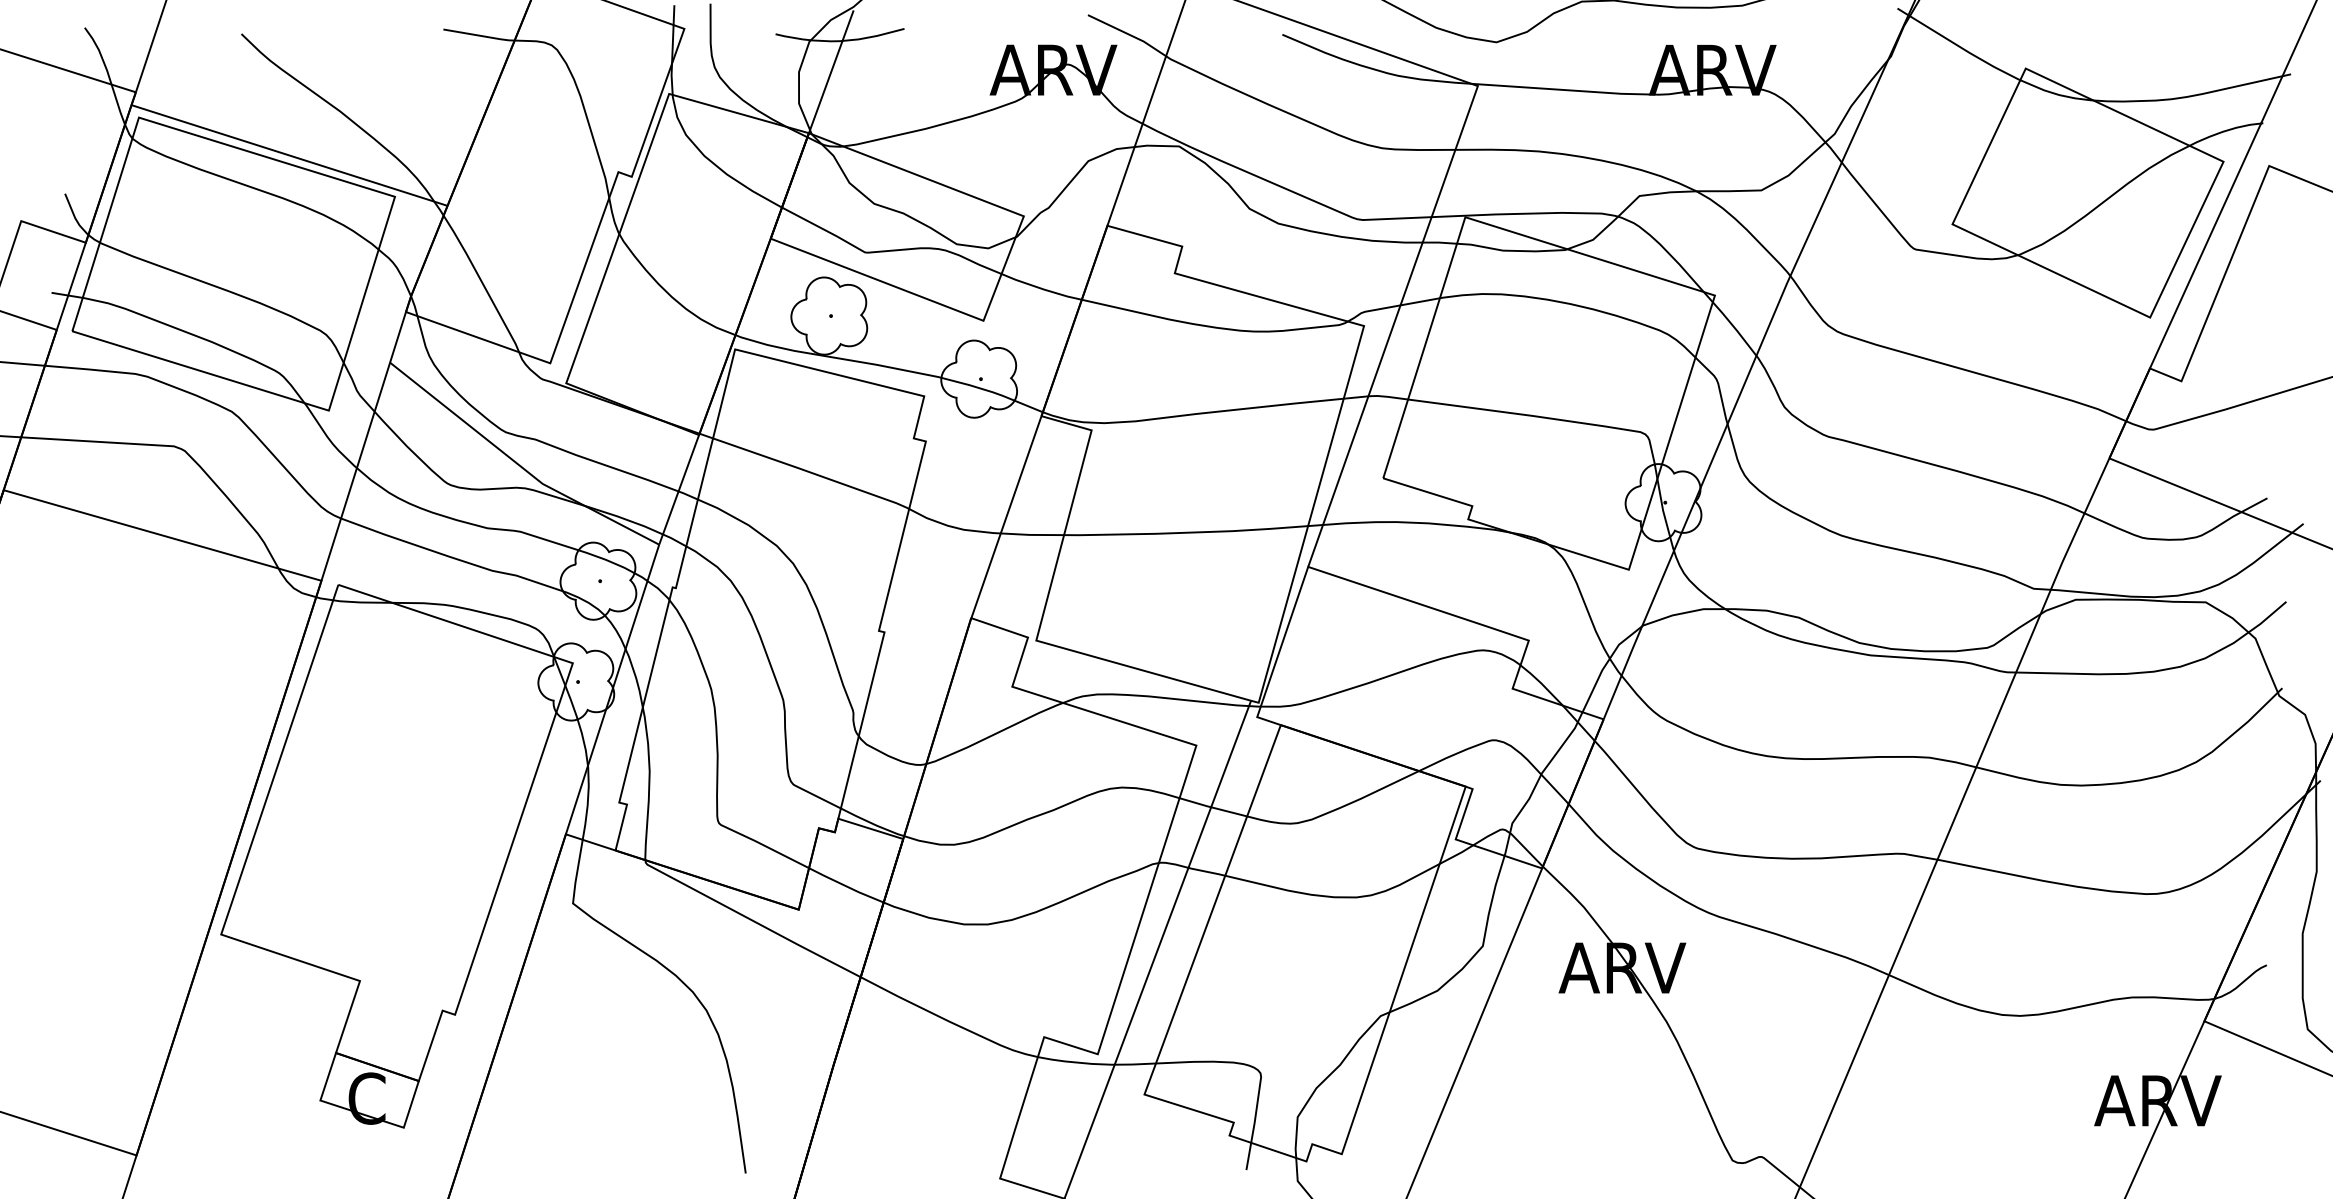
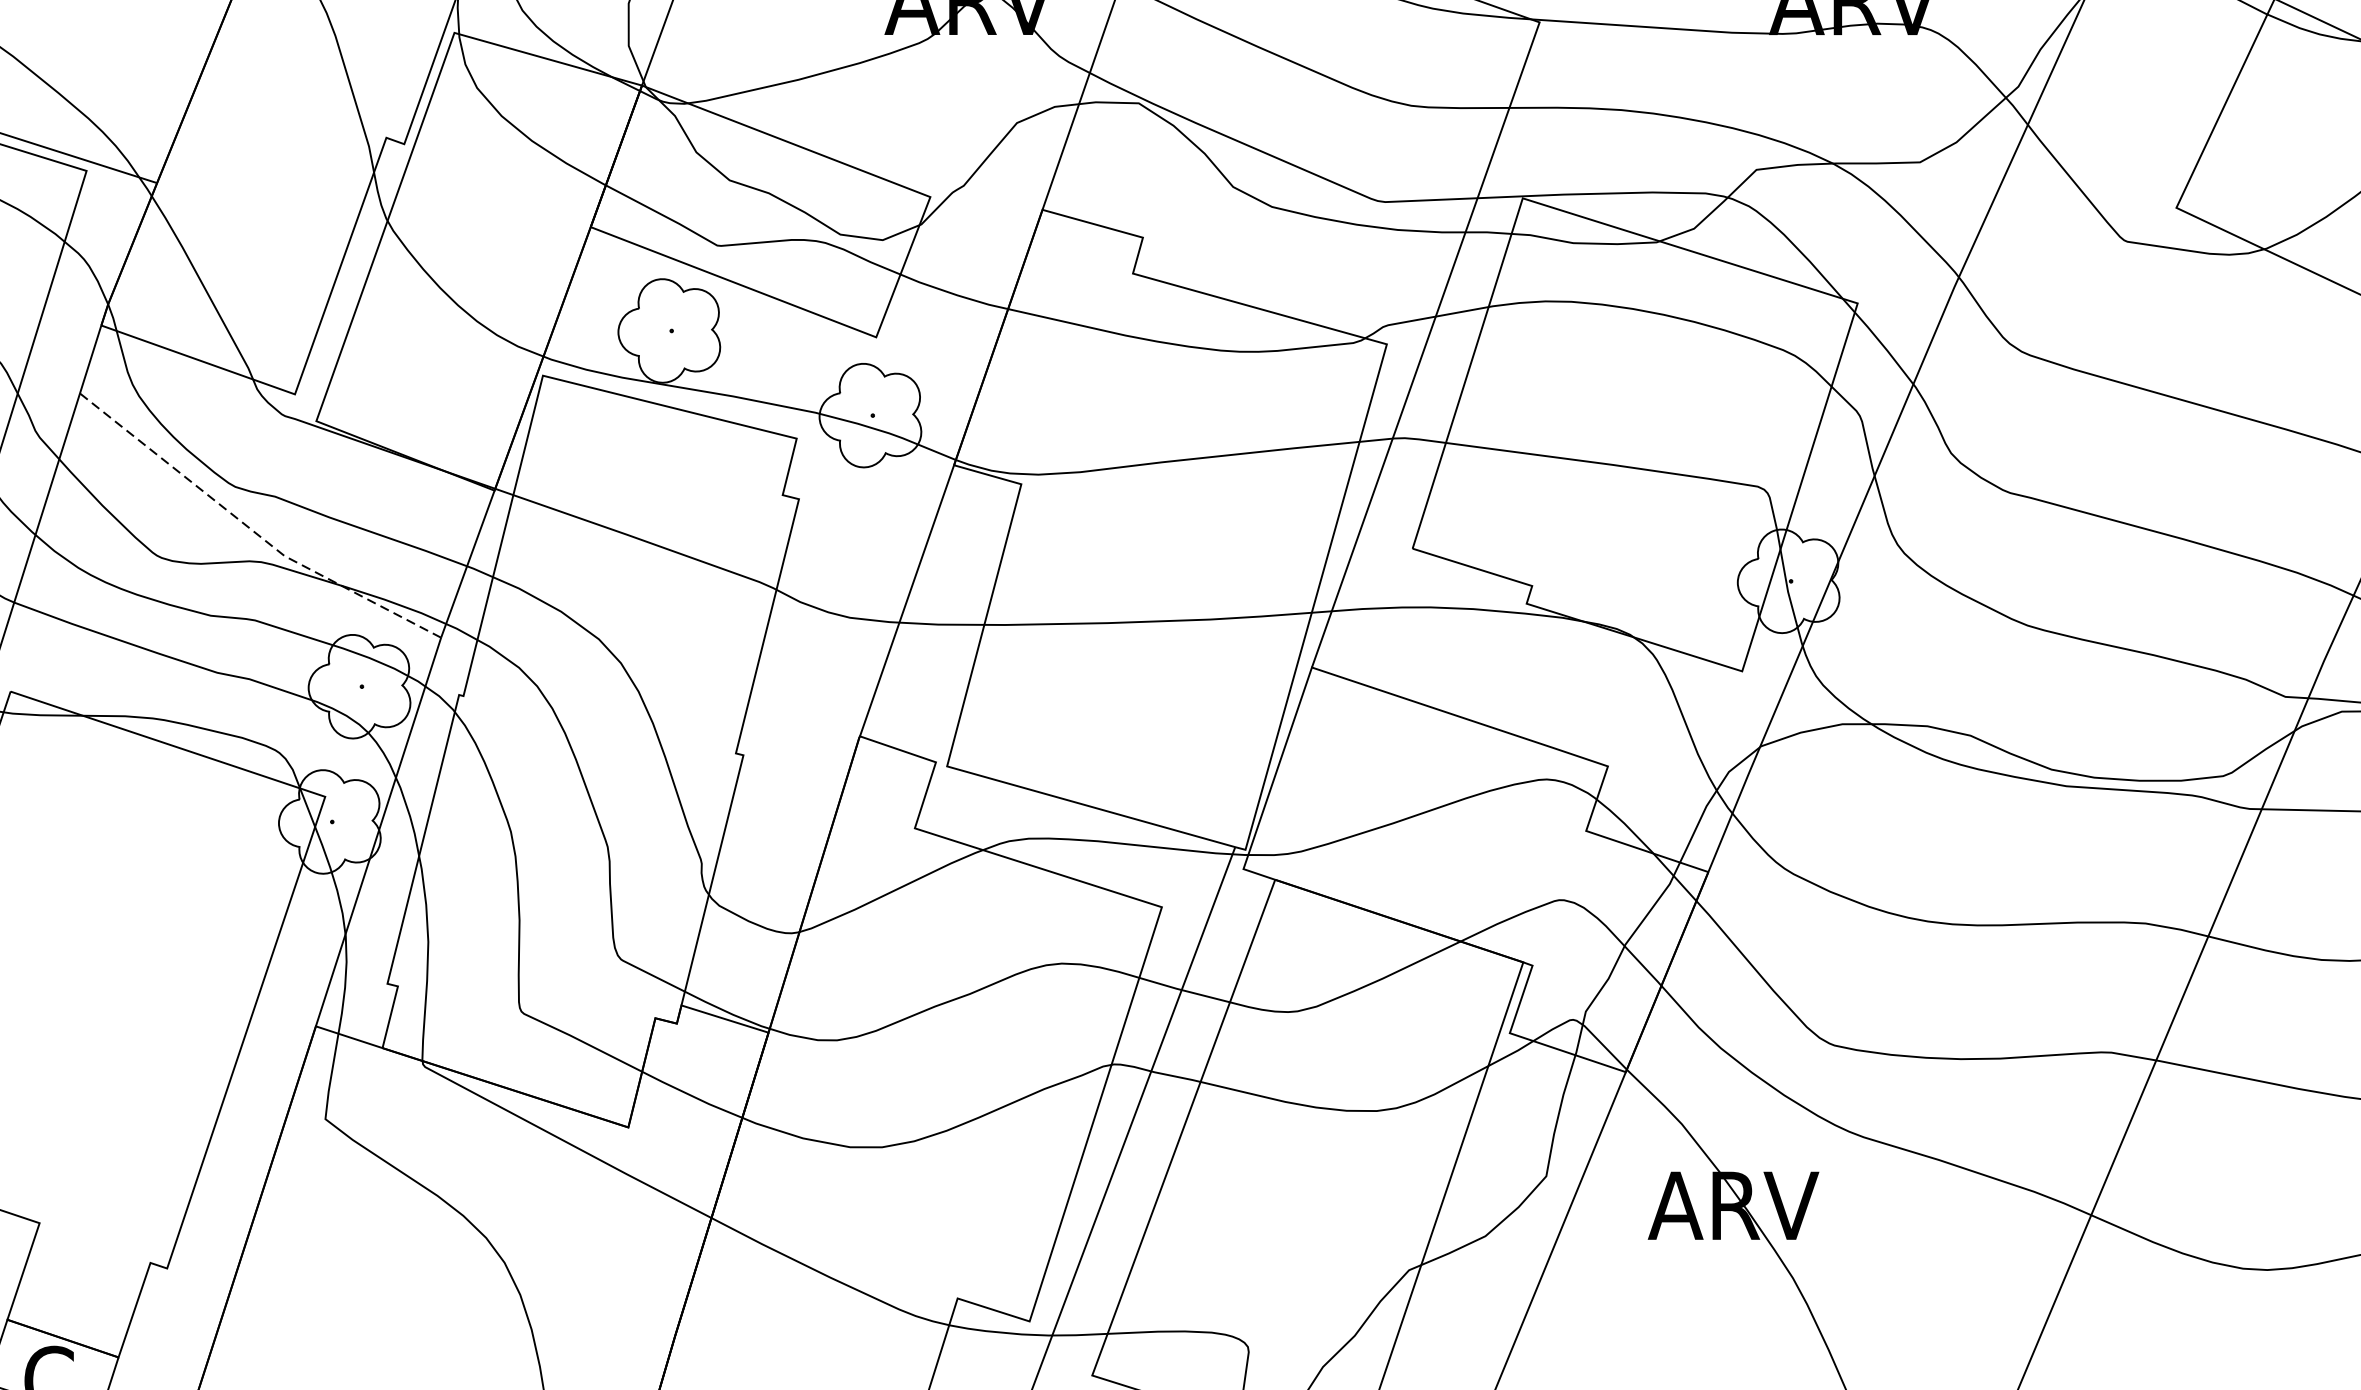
line: (518, 464) -> (252, 530), solid -> dashed

